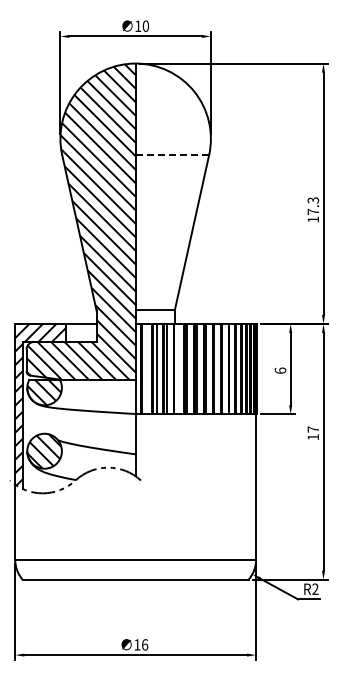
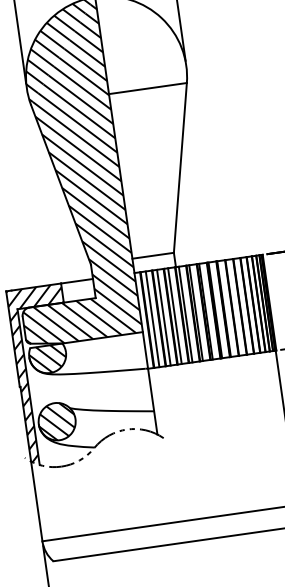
line: (172, 155) -> (148, 89), dashed -> solid
line: (146, 368) -> (152, 318), added
line: (177, 368) -> (185, 313), added

